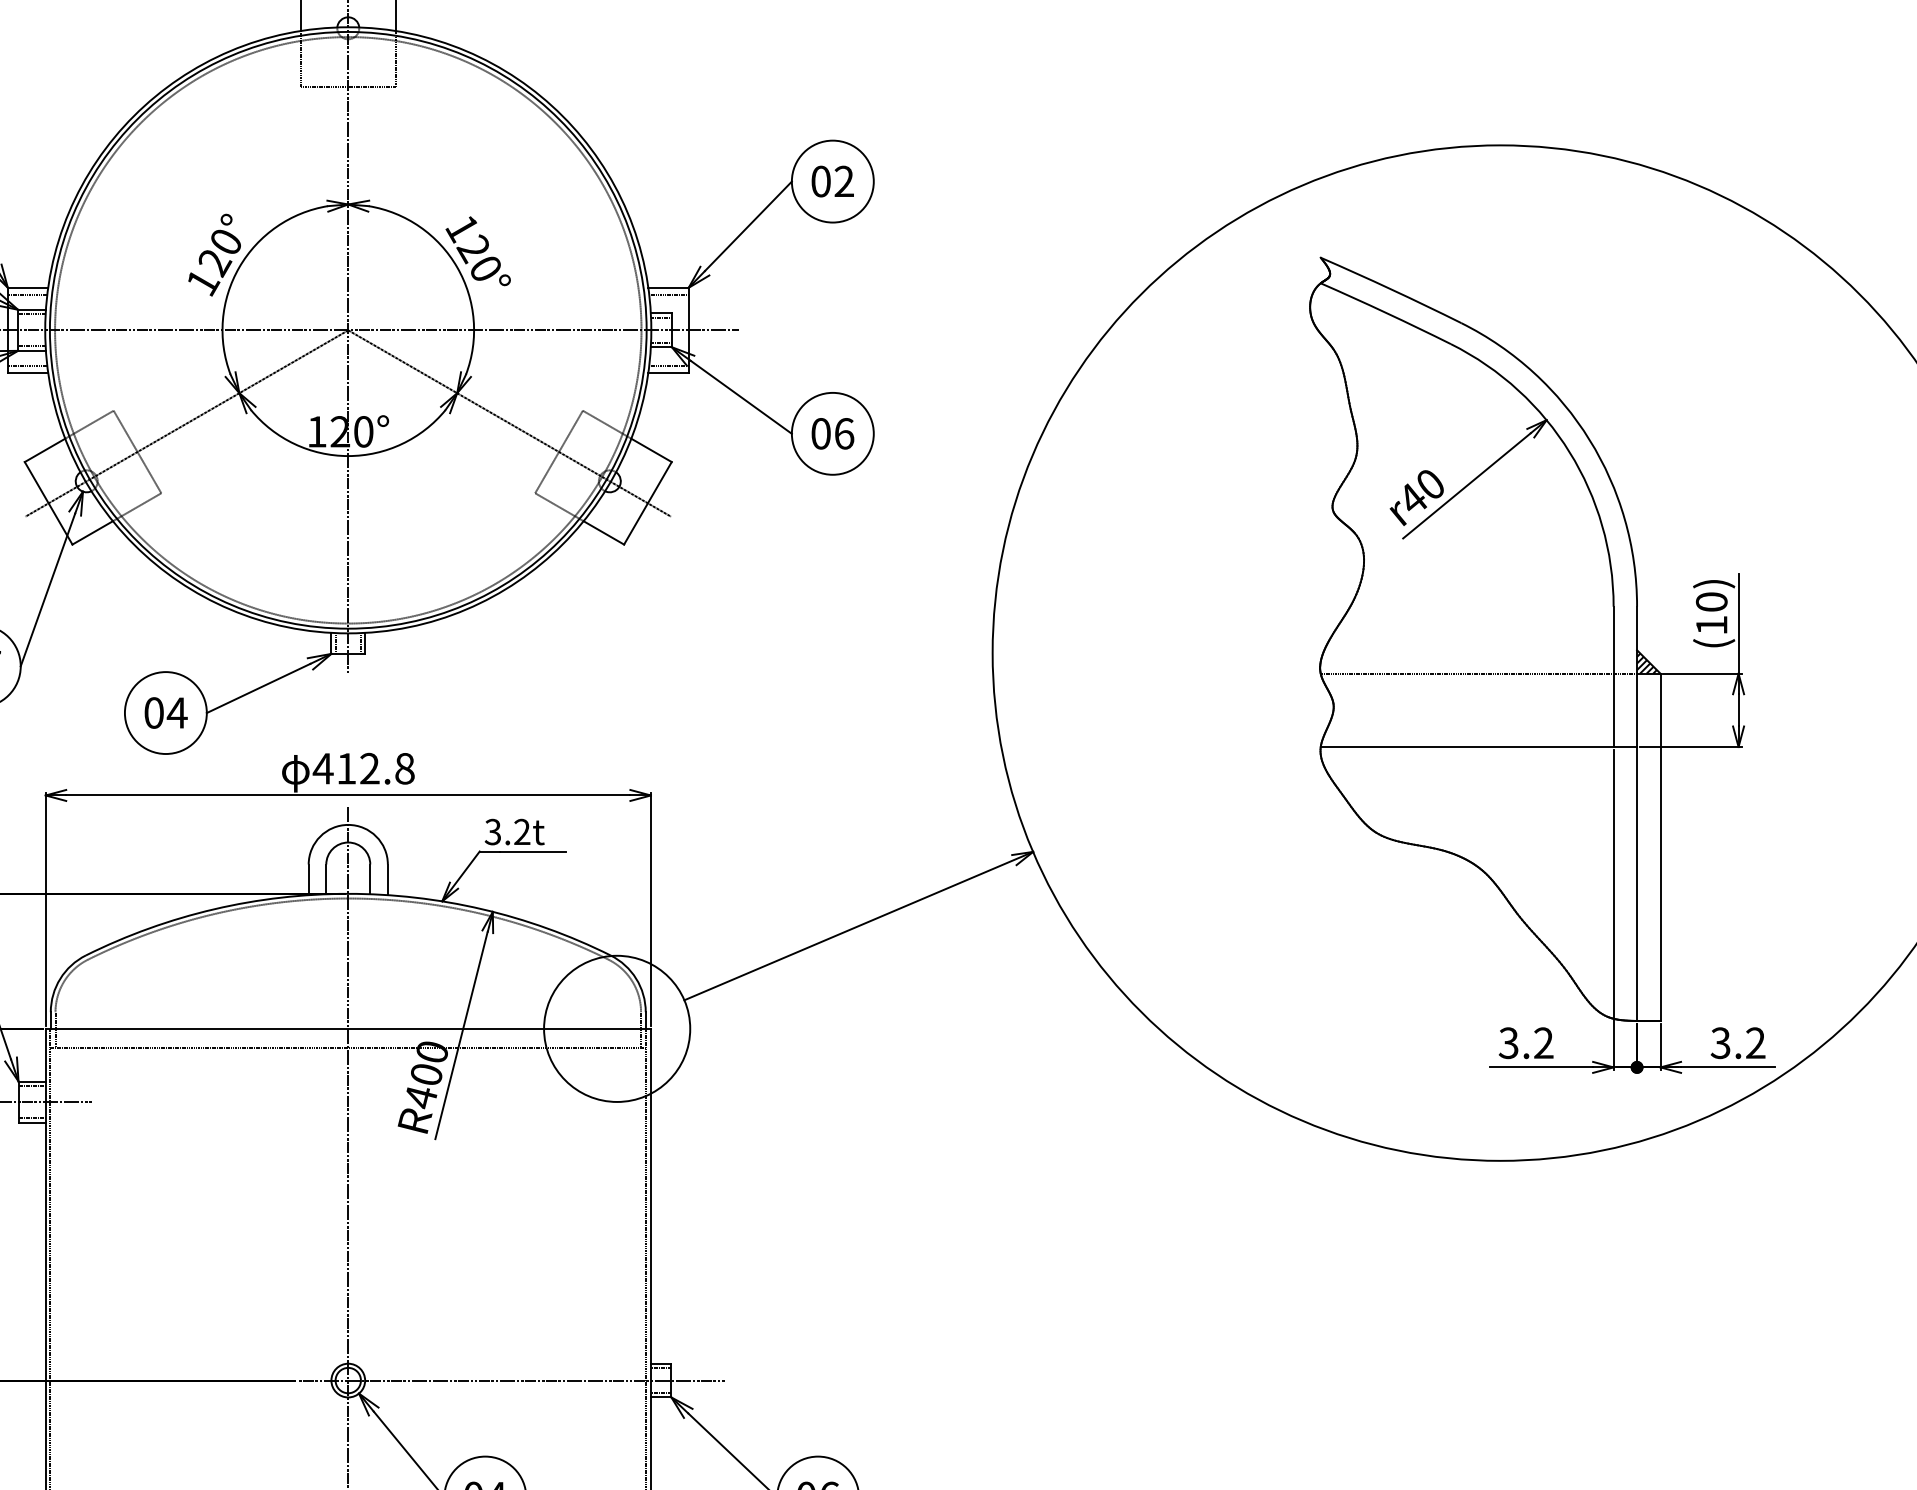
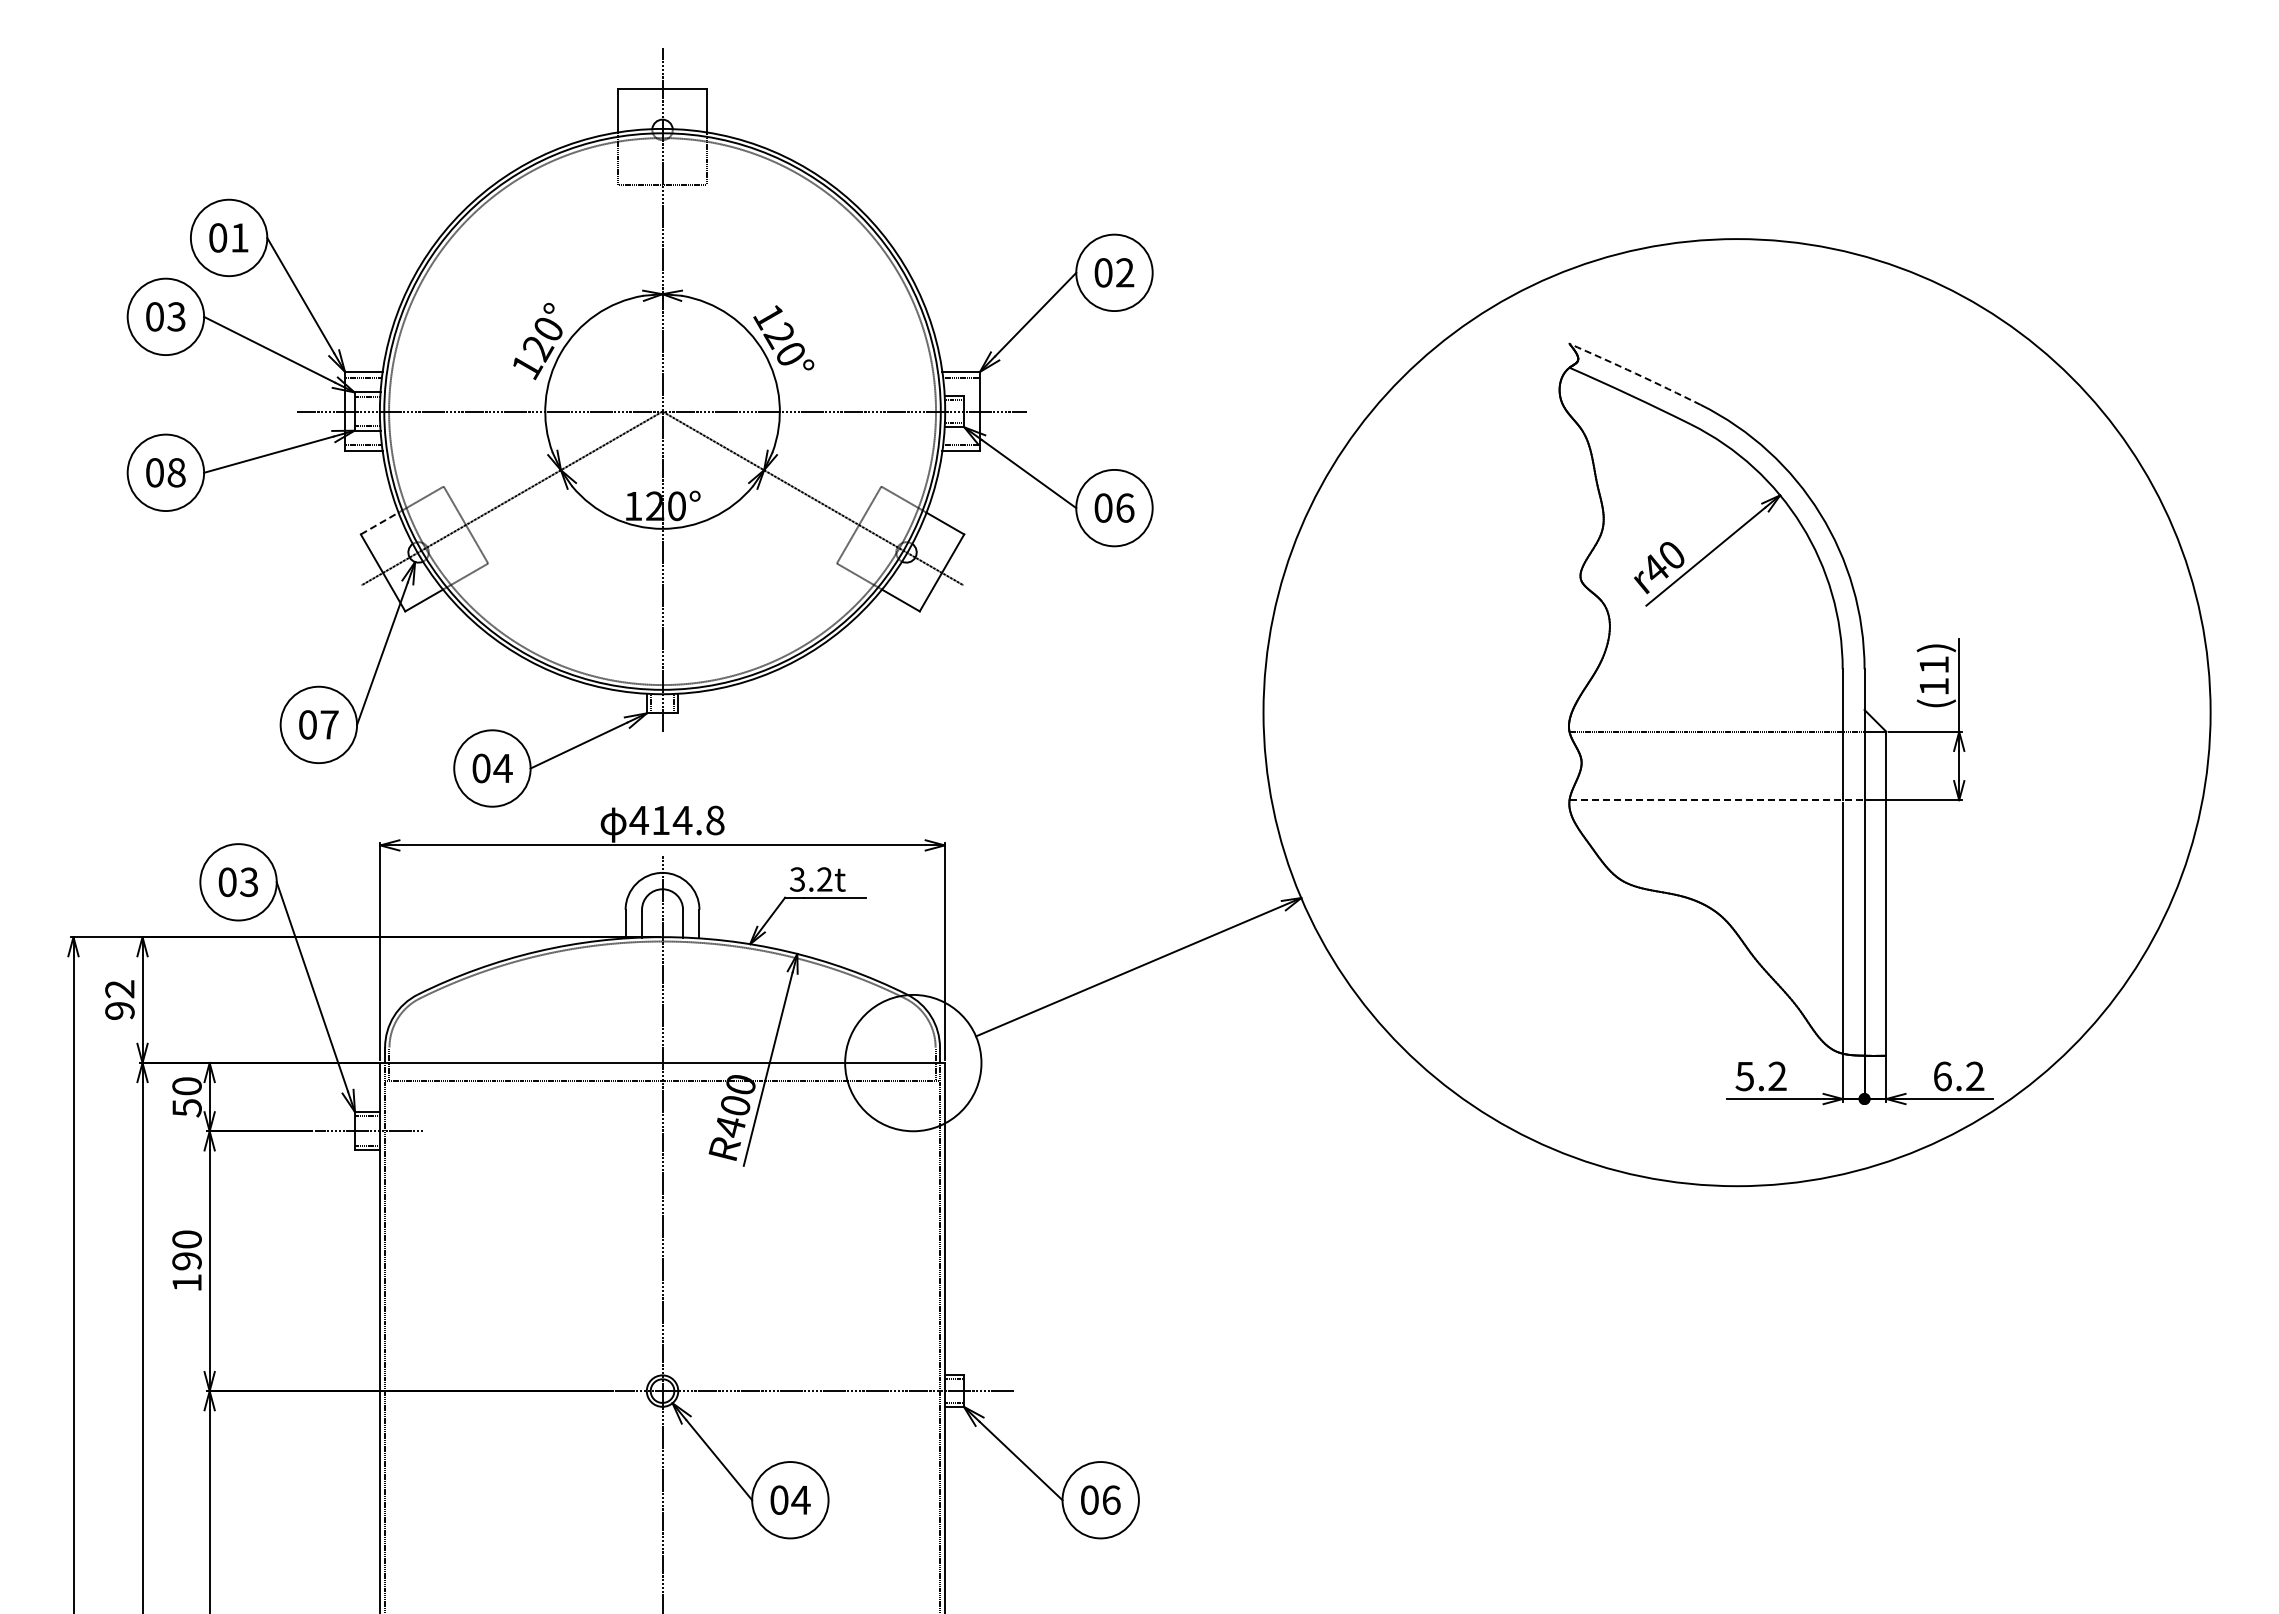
arc: (1391, 289) -> (1635, 373), solid -> dashed
line: (44, 450) -> (379, 523), solid -> dashed
text: (1712, 601) -> (1934, 664), (10) -> (11)
hatch: (1648, 661) -> (1875, 720), removed
line: (1479, 747) -> (1717, 800), solid -> dashed
text: (369, 767) -> (682, 819), 412.8 -> 414.8
text: (1508, 1042) -> (1744, 1075), 3.2 -> 5.2
text: (1720, 1043) -> (1942, 1076), 3.2 -> 6.2

